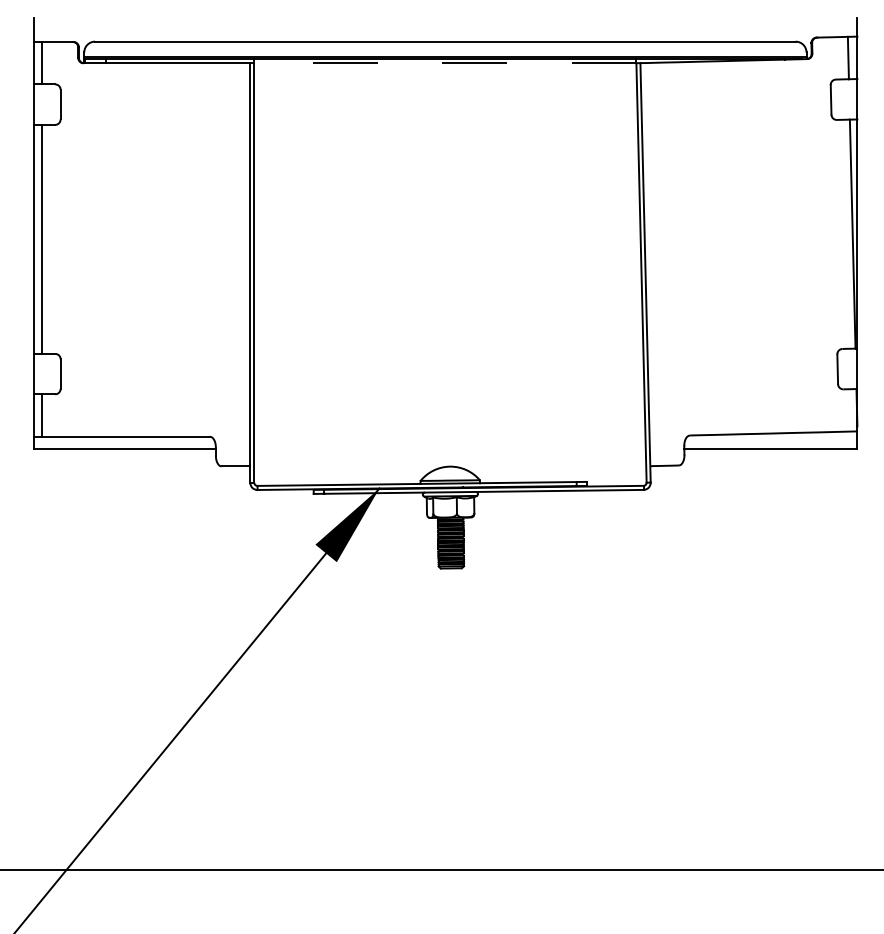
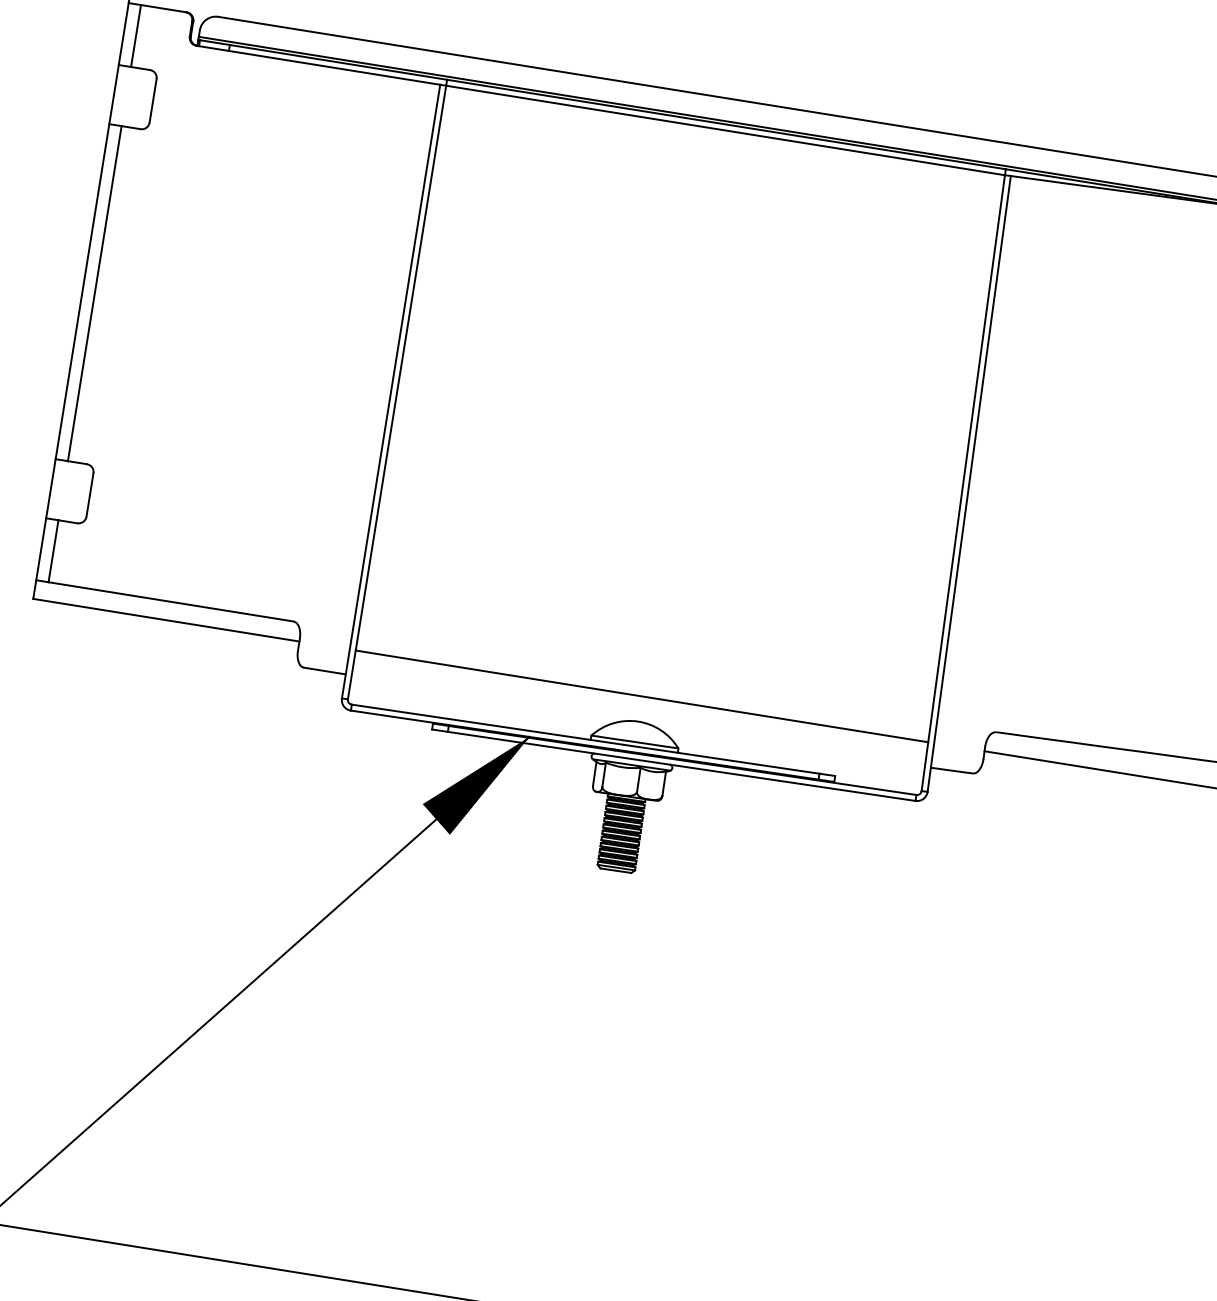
line: (444, 63) -> (724, 130), dashed -> solid
line: (449, 449) -> (641, 696), added

